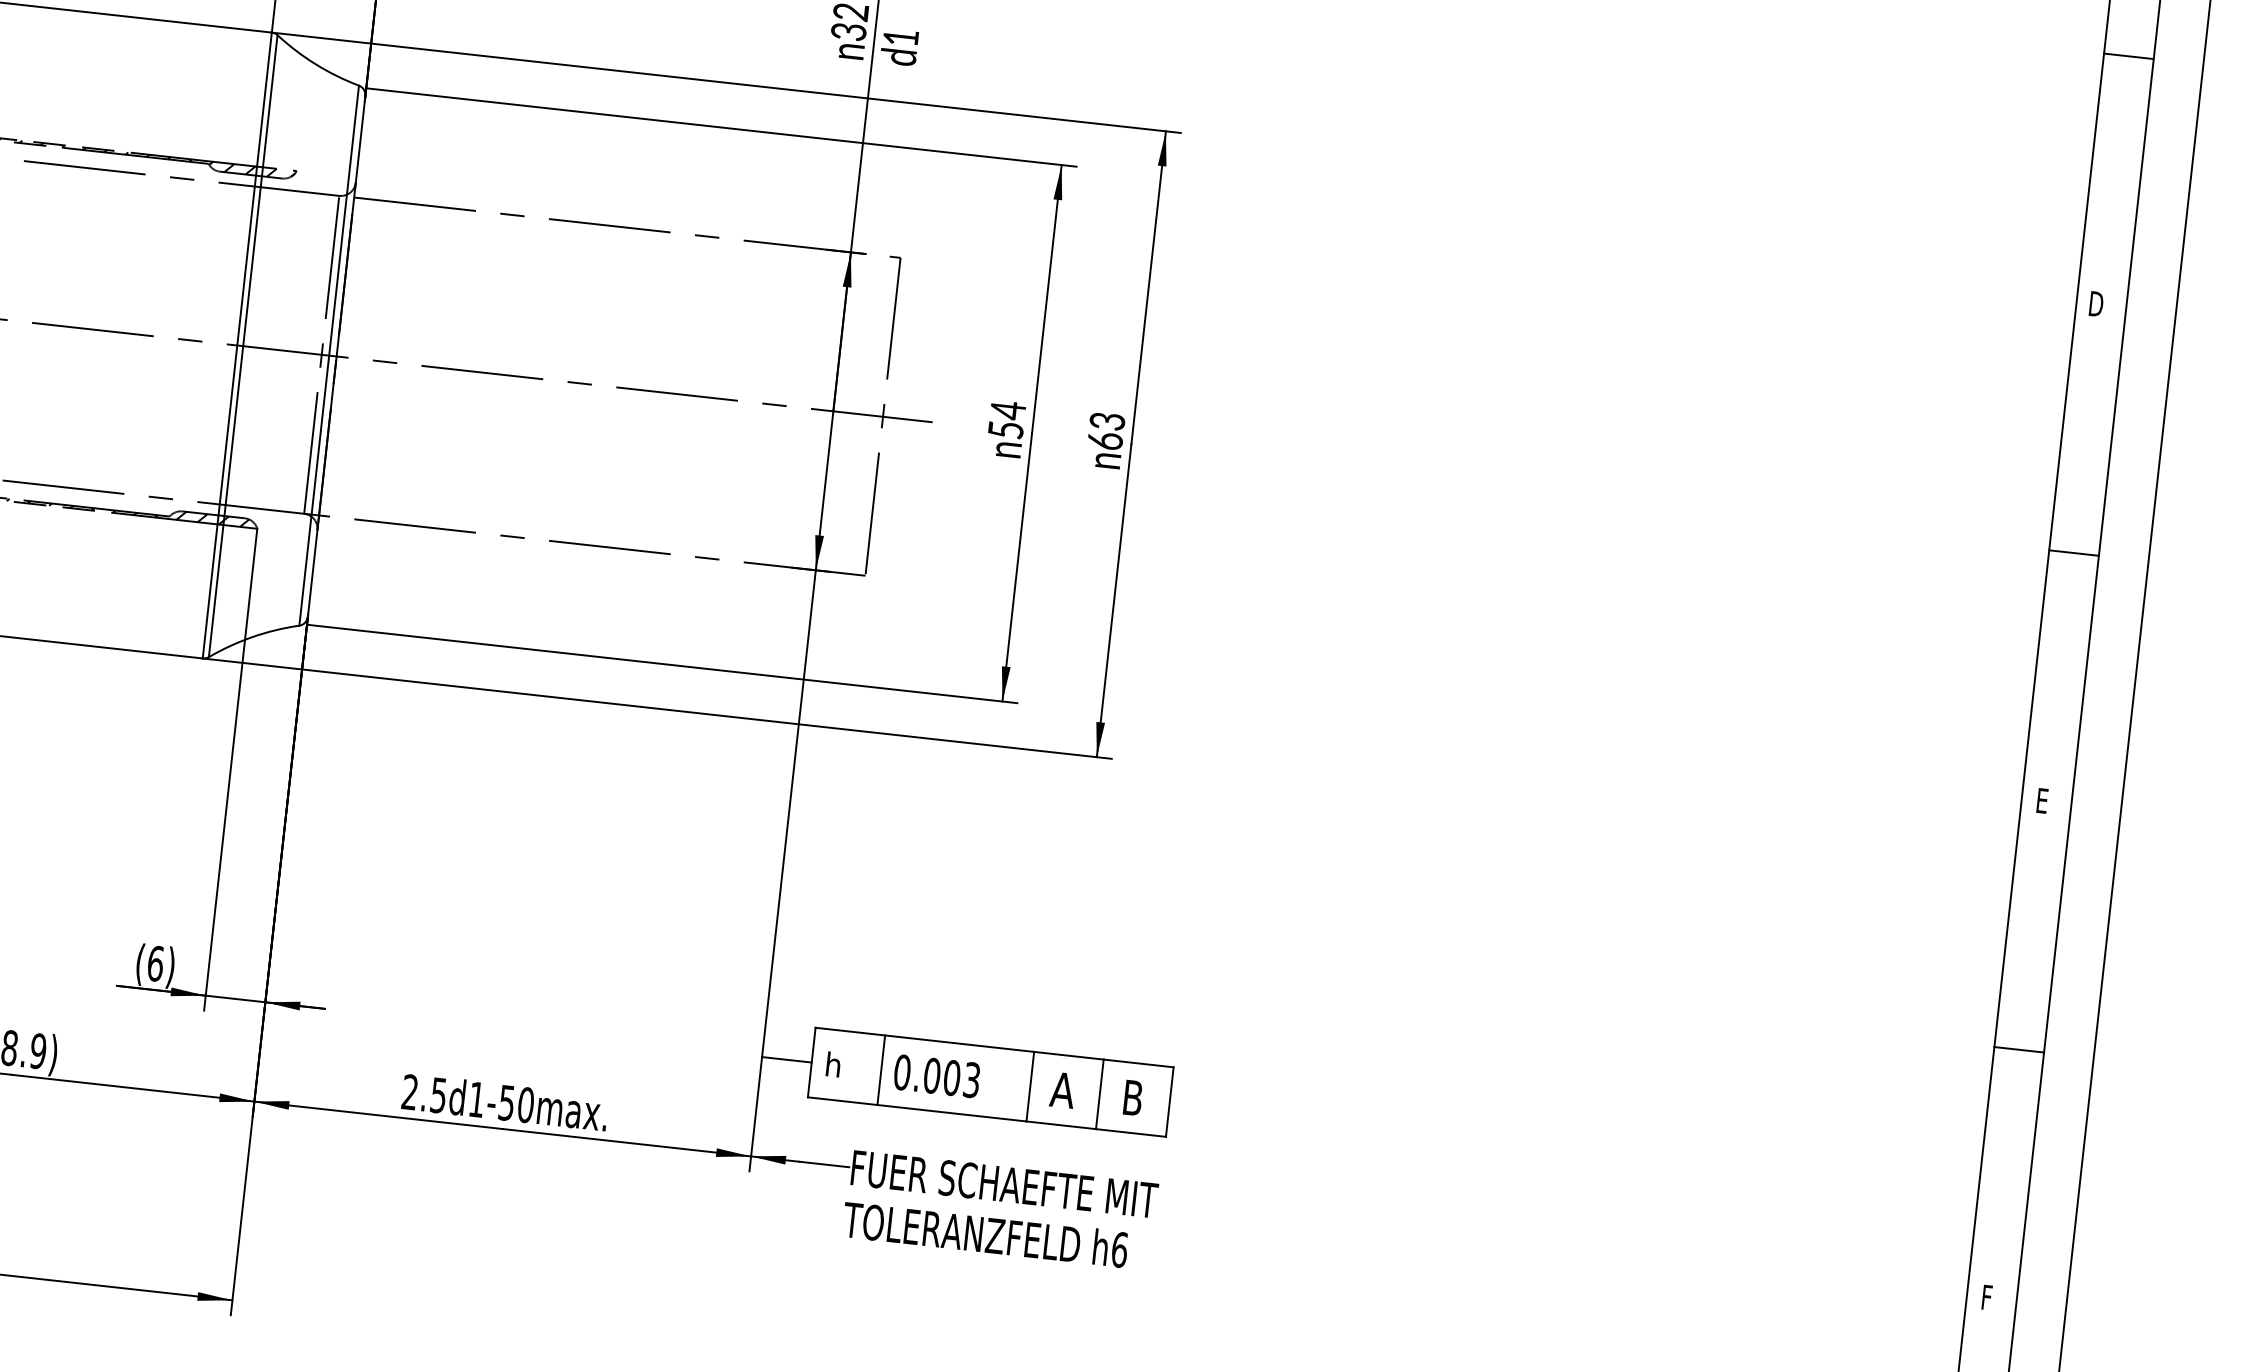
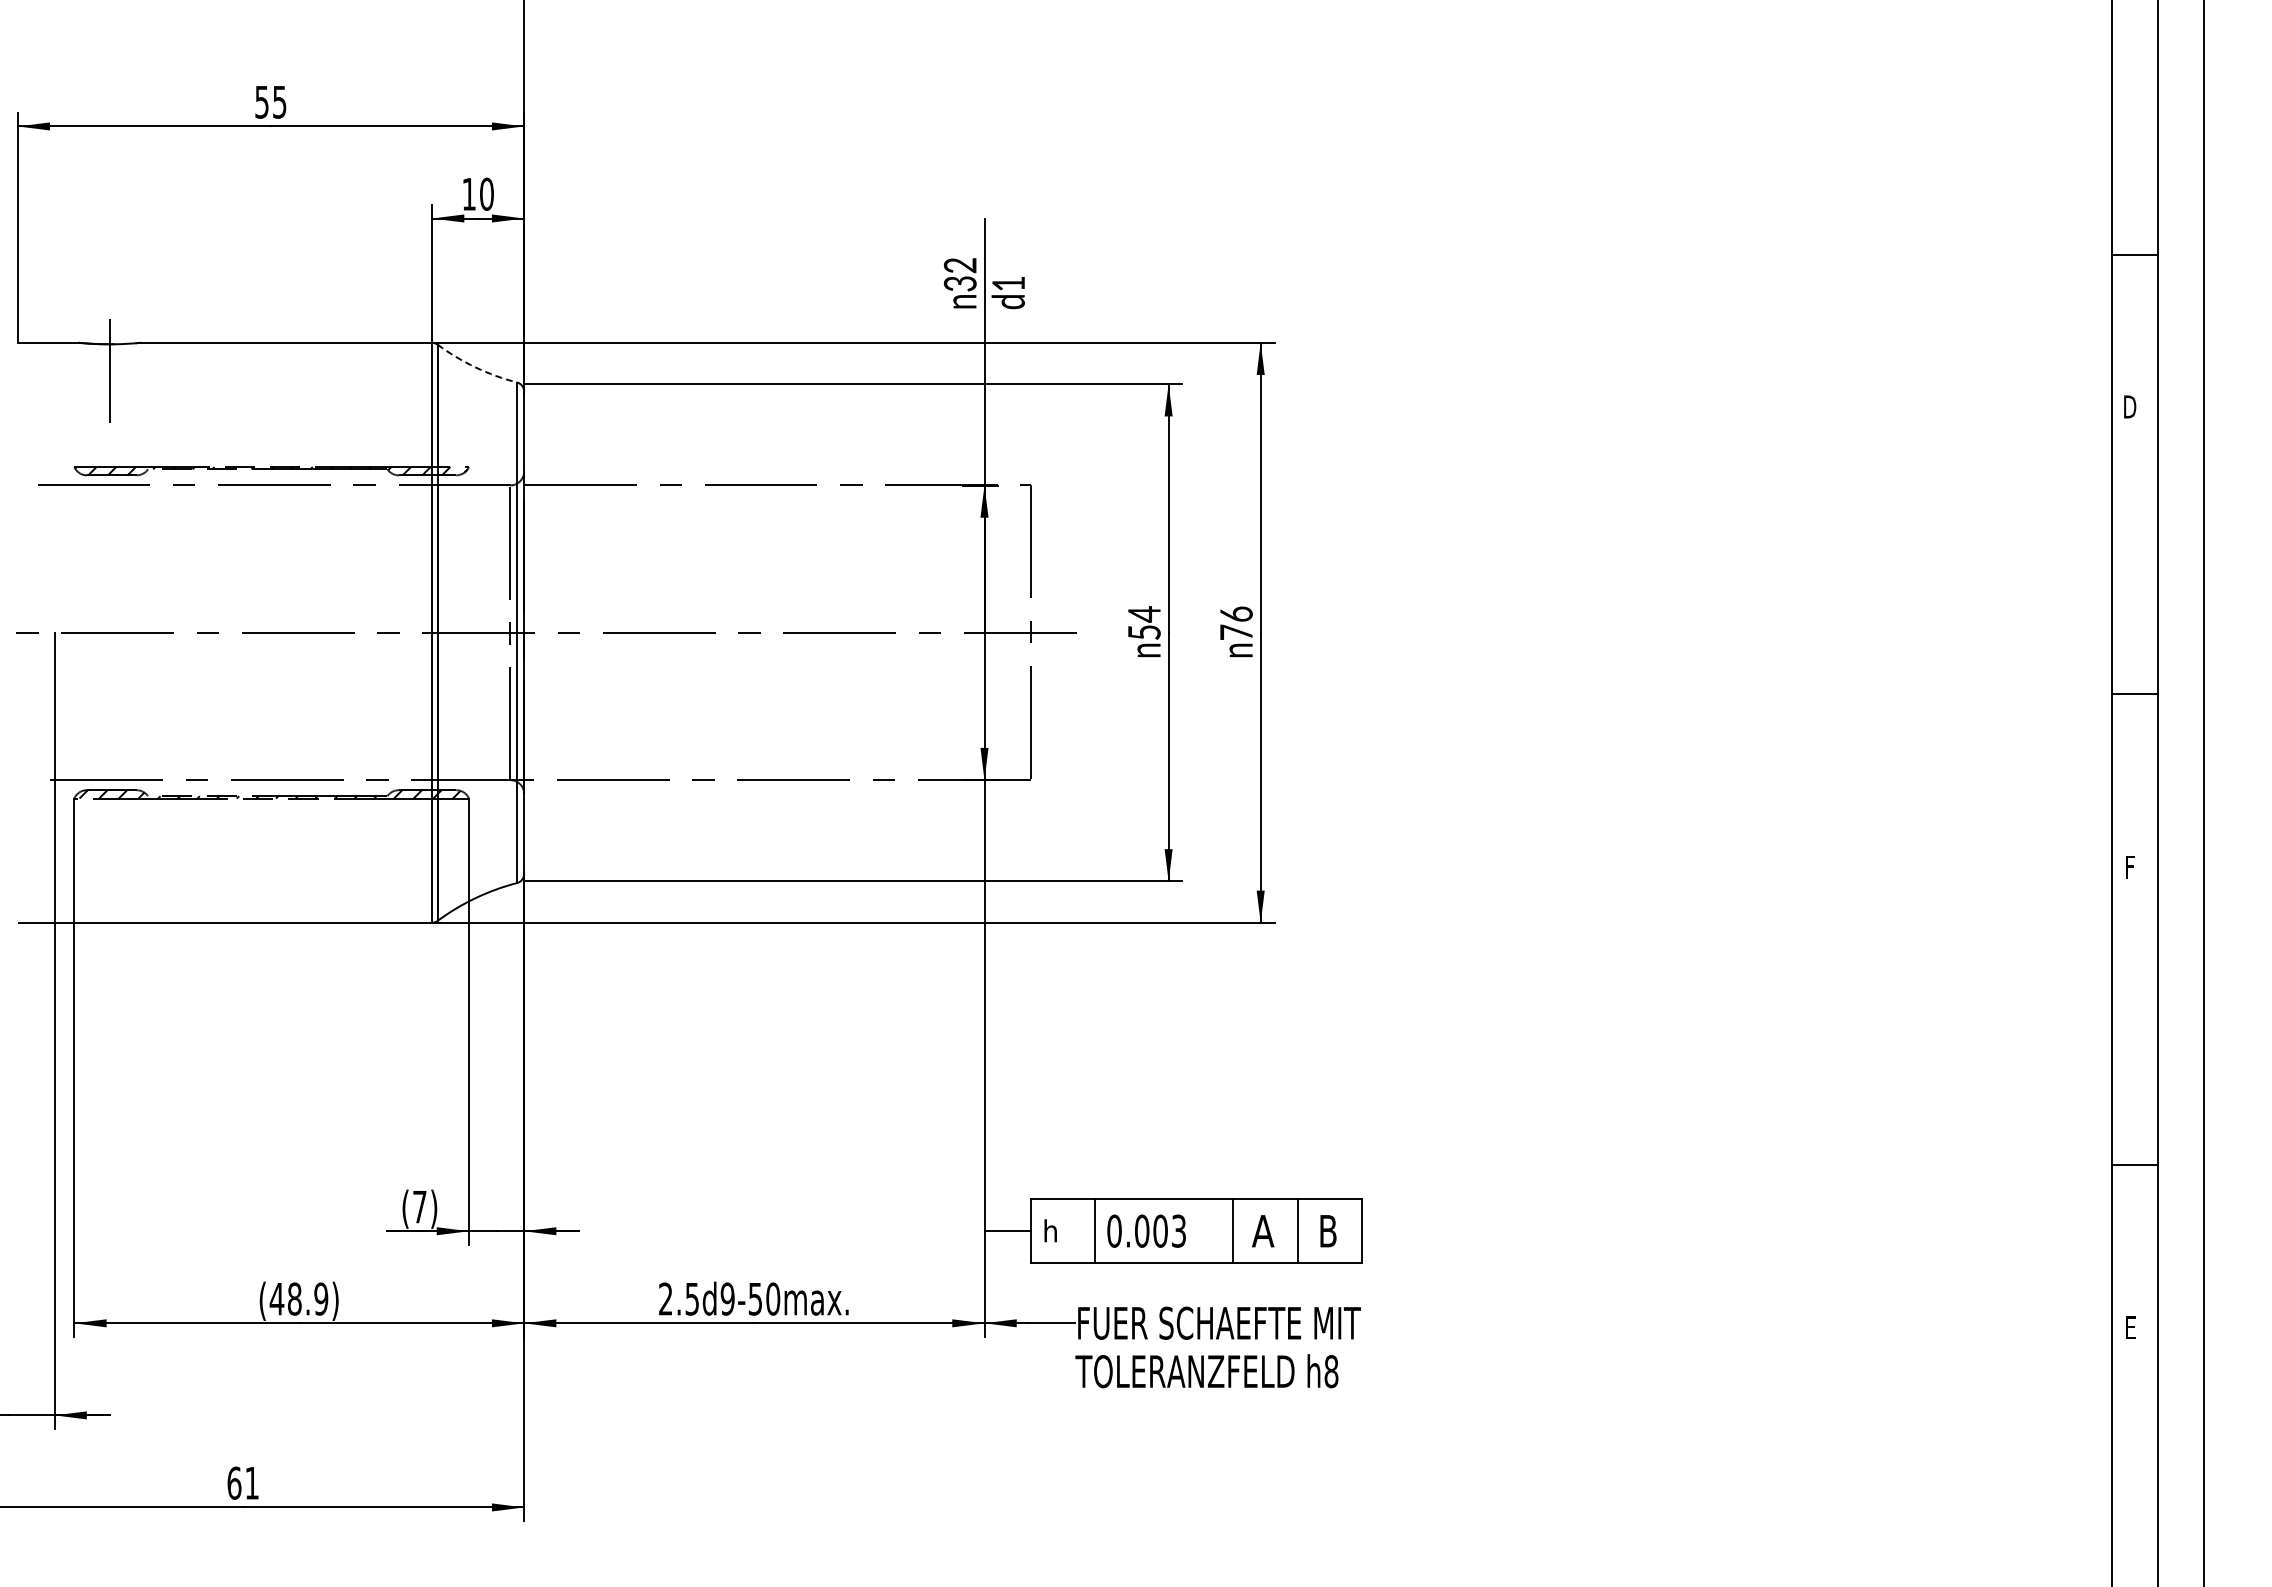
line: (2128, 55) -> (2134, 254), moved
arc: (315, 64) -> (475, 367), solid -> dashed
text: (1106, 430) -> (1236, 622), 63 -> 76
line: (2073, 553) -> (2134, 694), moved
text: (2043, 801) -> (2131, 867), E -> F
text: (155, 963) -> (419, 1206), (6) -> (7)
line: (2018, 1049) -> (2134, 1165), moved
text: (476, 1099) -> (727, 1298), 2.5d1-50max. -> 2.5d9-50max.
text: (1119, 1249) -> (1331, 1371), h6 -> h8
text: (1988, 1297) -> (2131, 1327), F -> E

